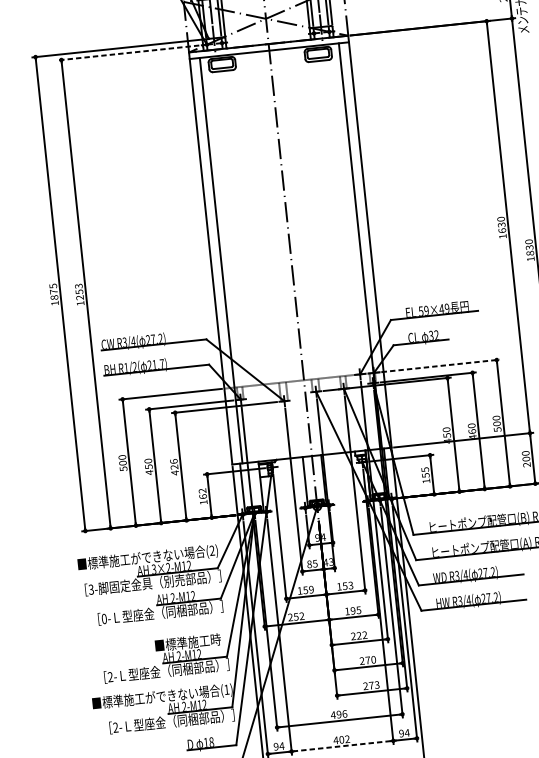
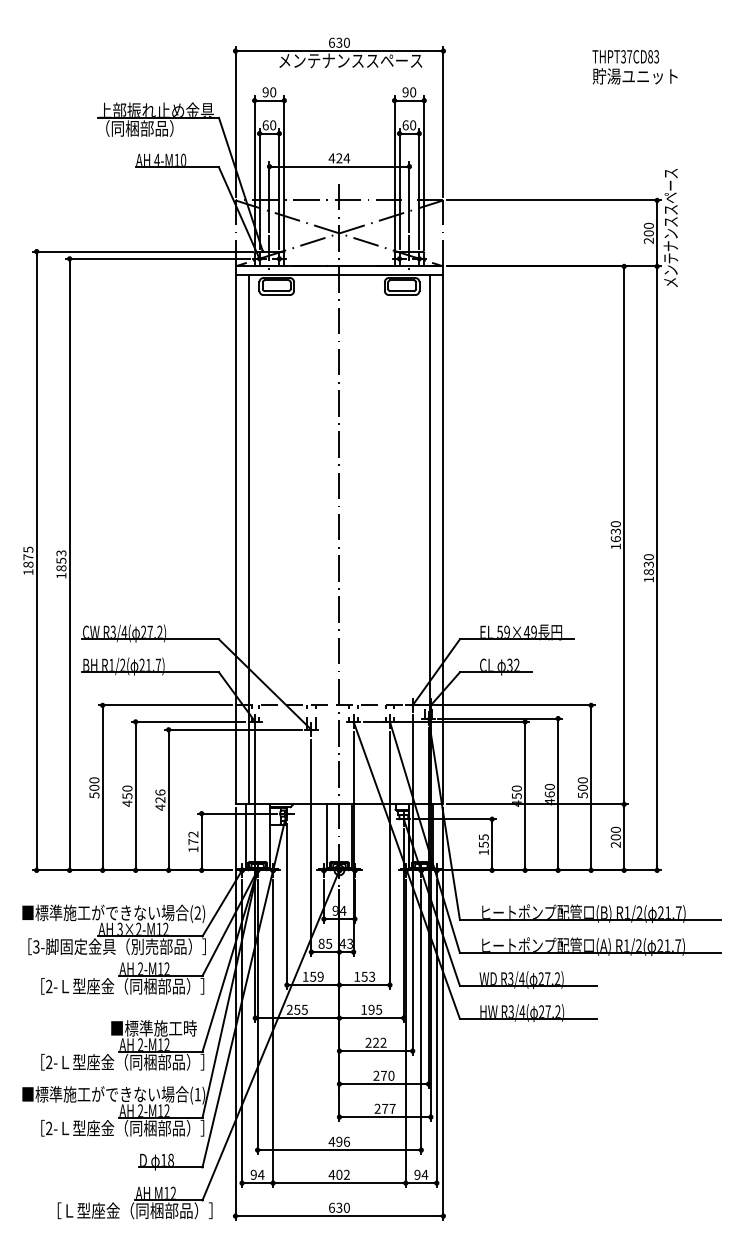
line: (128, 52) -> (157, 258), dashed -> solid
text: (80, 297) -> (61, 568), 1253 -> 1853
line: (441, 365) -> (518, 705), dashed -> solid
text: (203, 496) -> (193, 841), 162 -> 172
text: (301, 616) -> (304, 1009), 252 -> 255
text: (104, 618) -> (49, 986), 0- -> 2-
text: (377, 684) -> (392, 1108), 273 -> 277
line: (341, 746) -> (338, 1183), dashed -> solid

